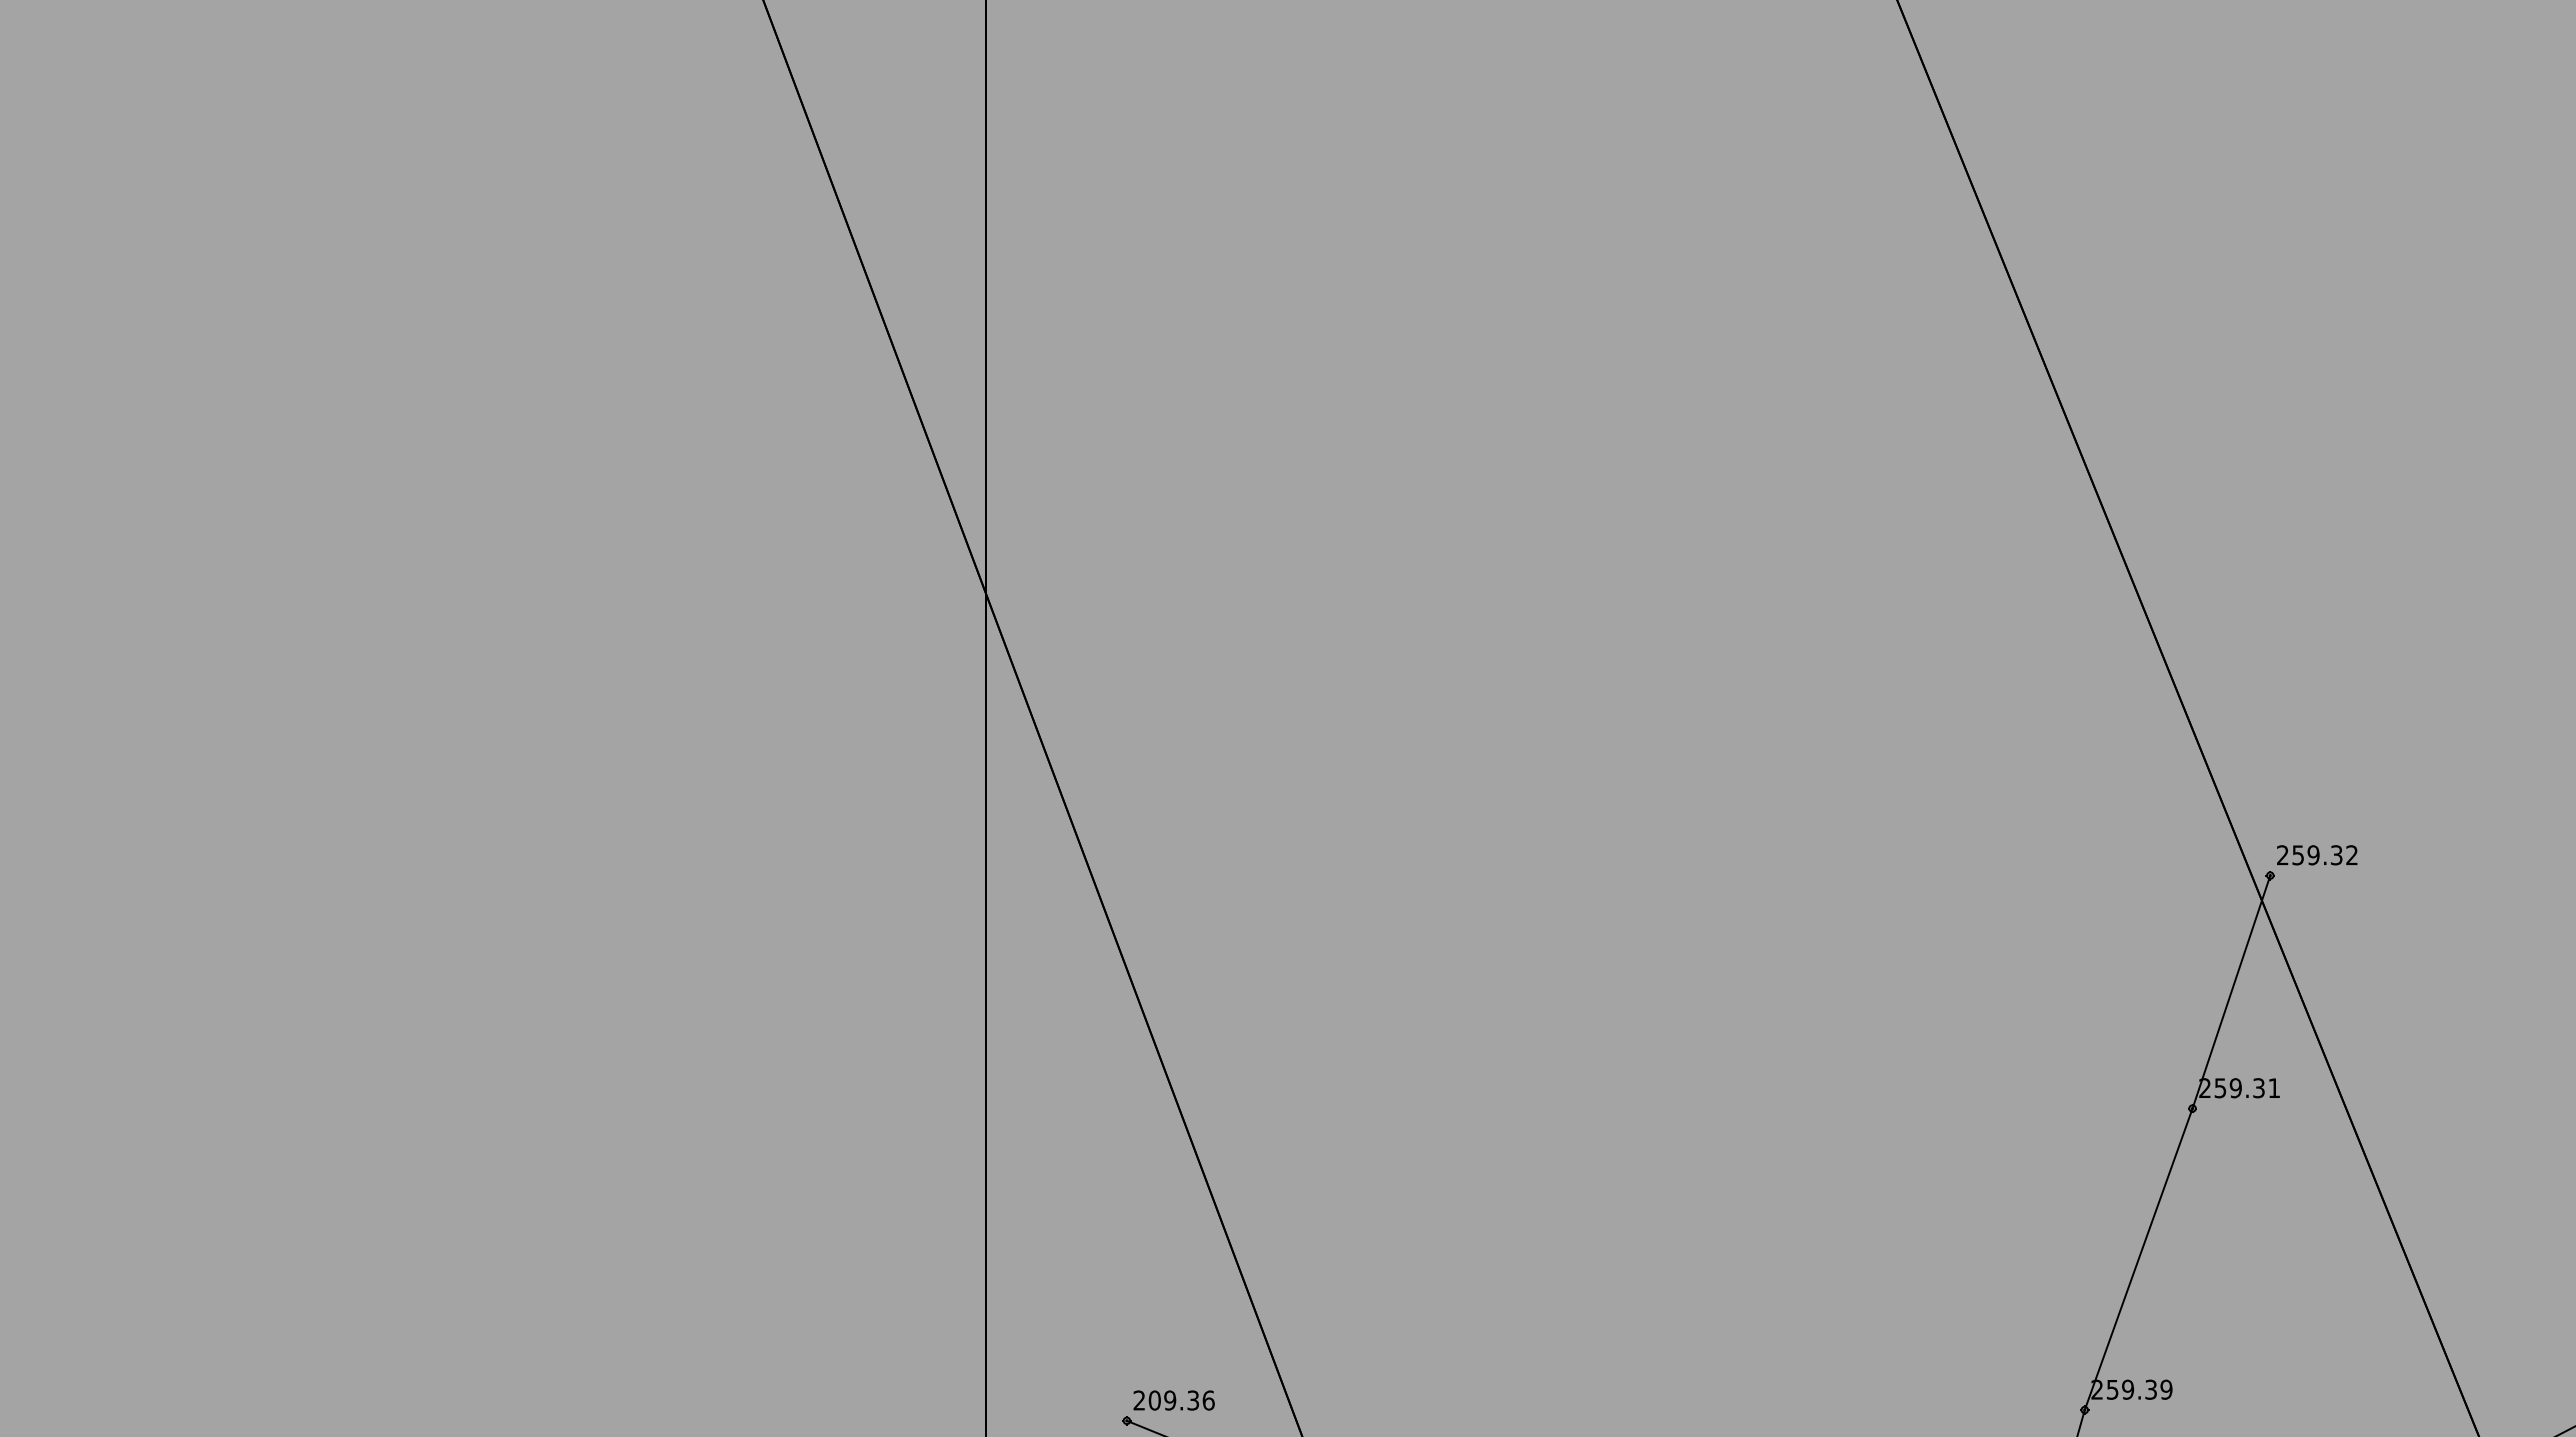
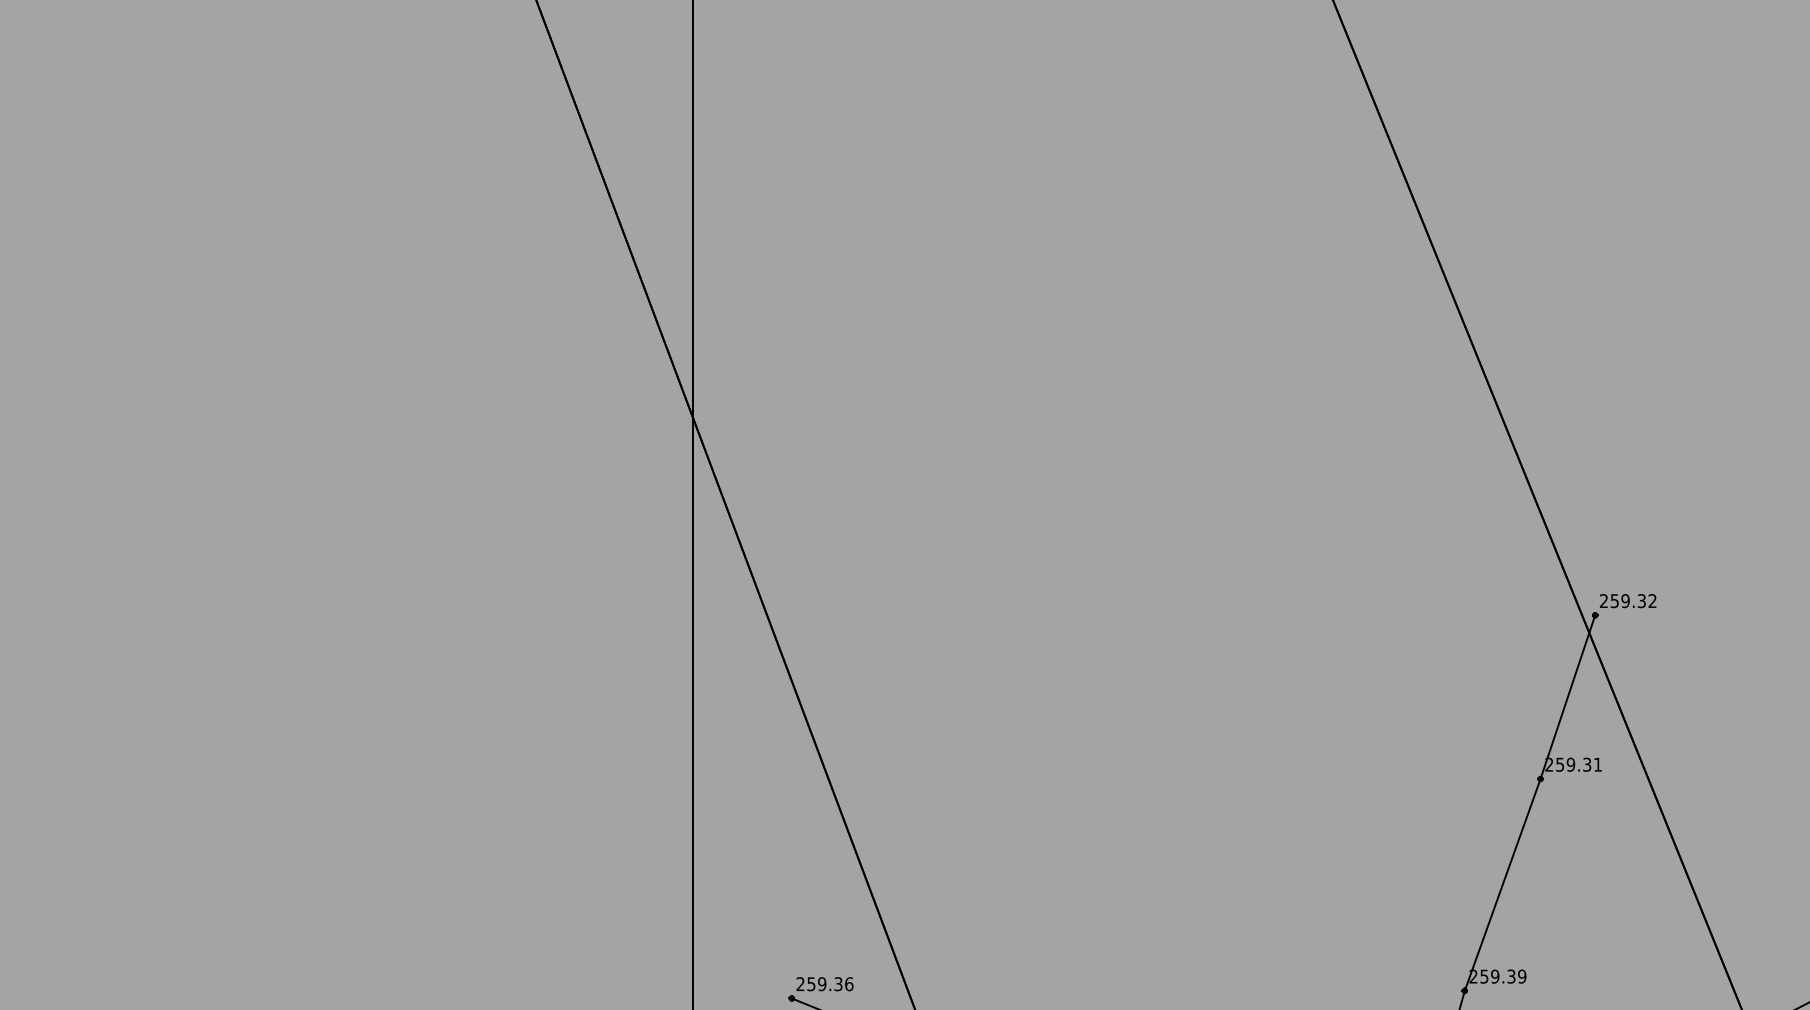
text: (1154, 1400) -> (811, 984), 209.36 -> 259.36

